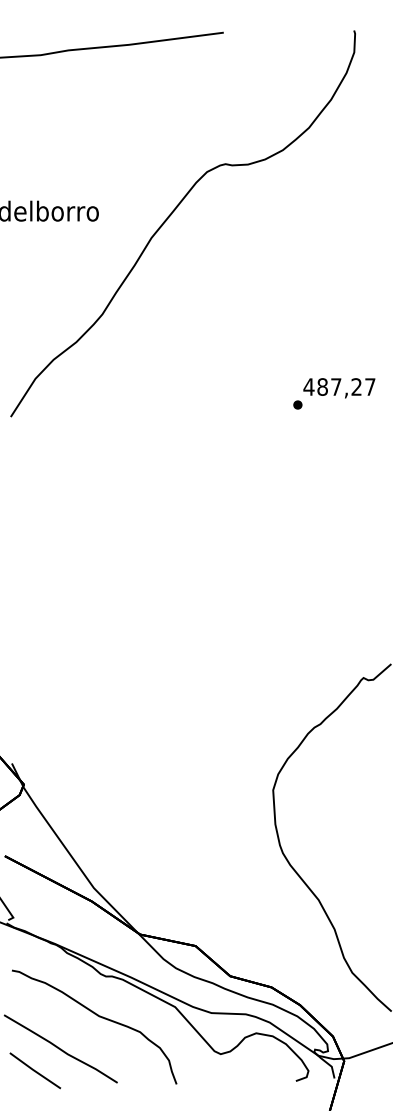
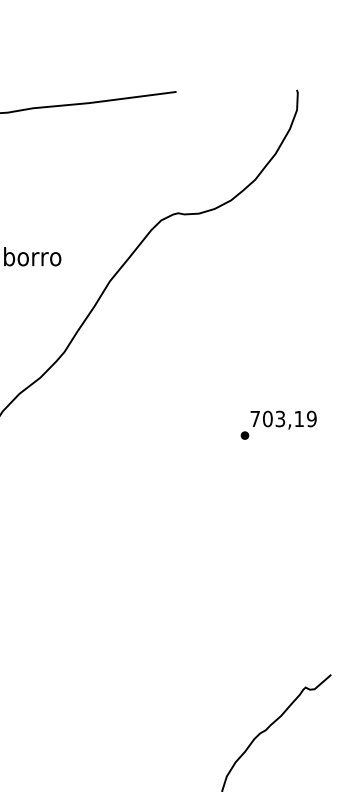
text: (339, 386) -> (283, 418), 487,27 -> 703,19

